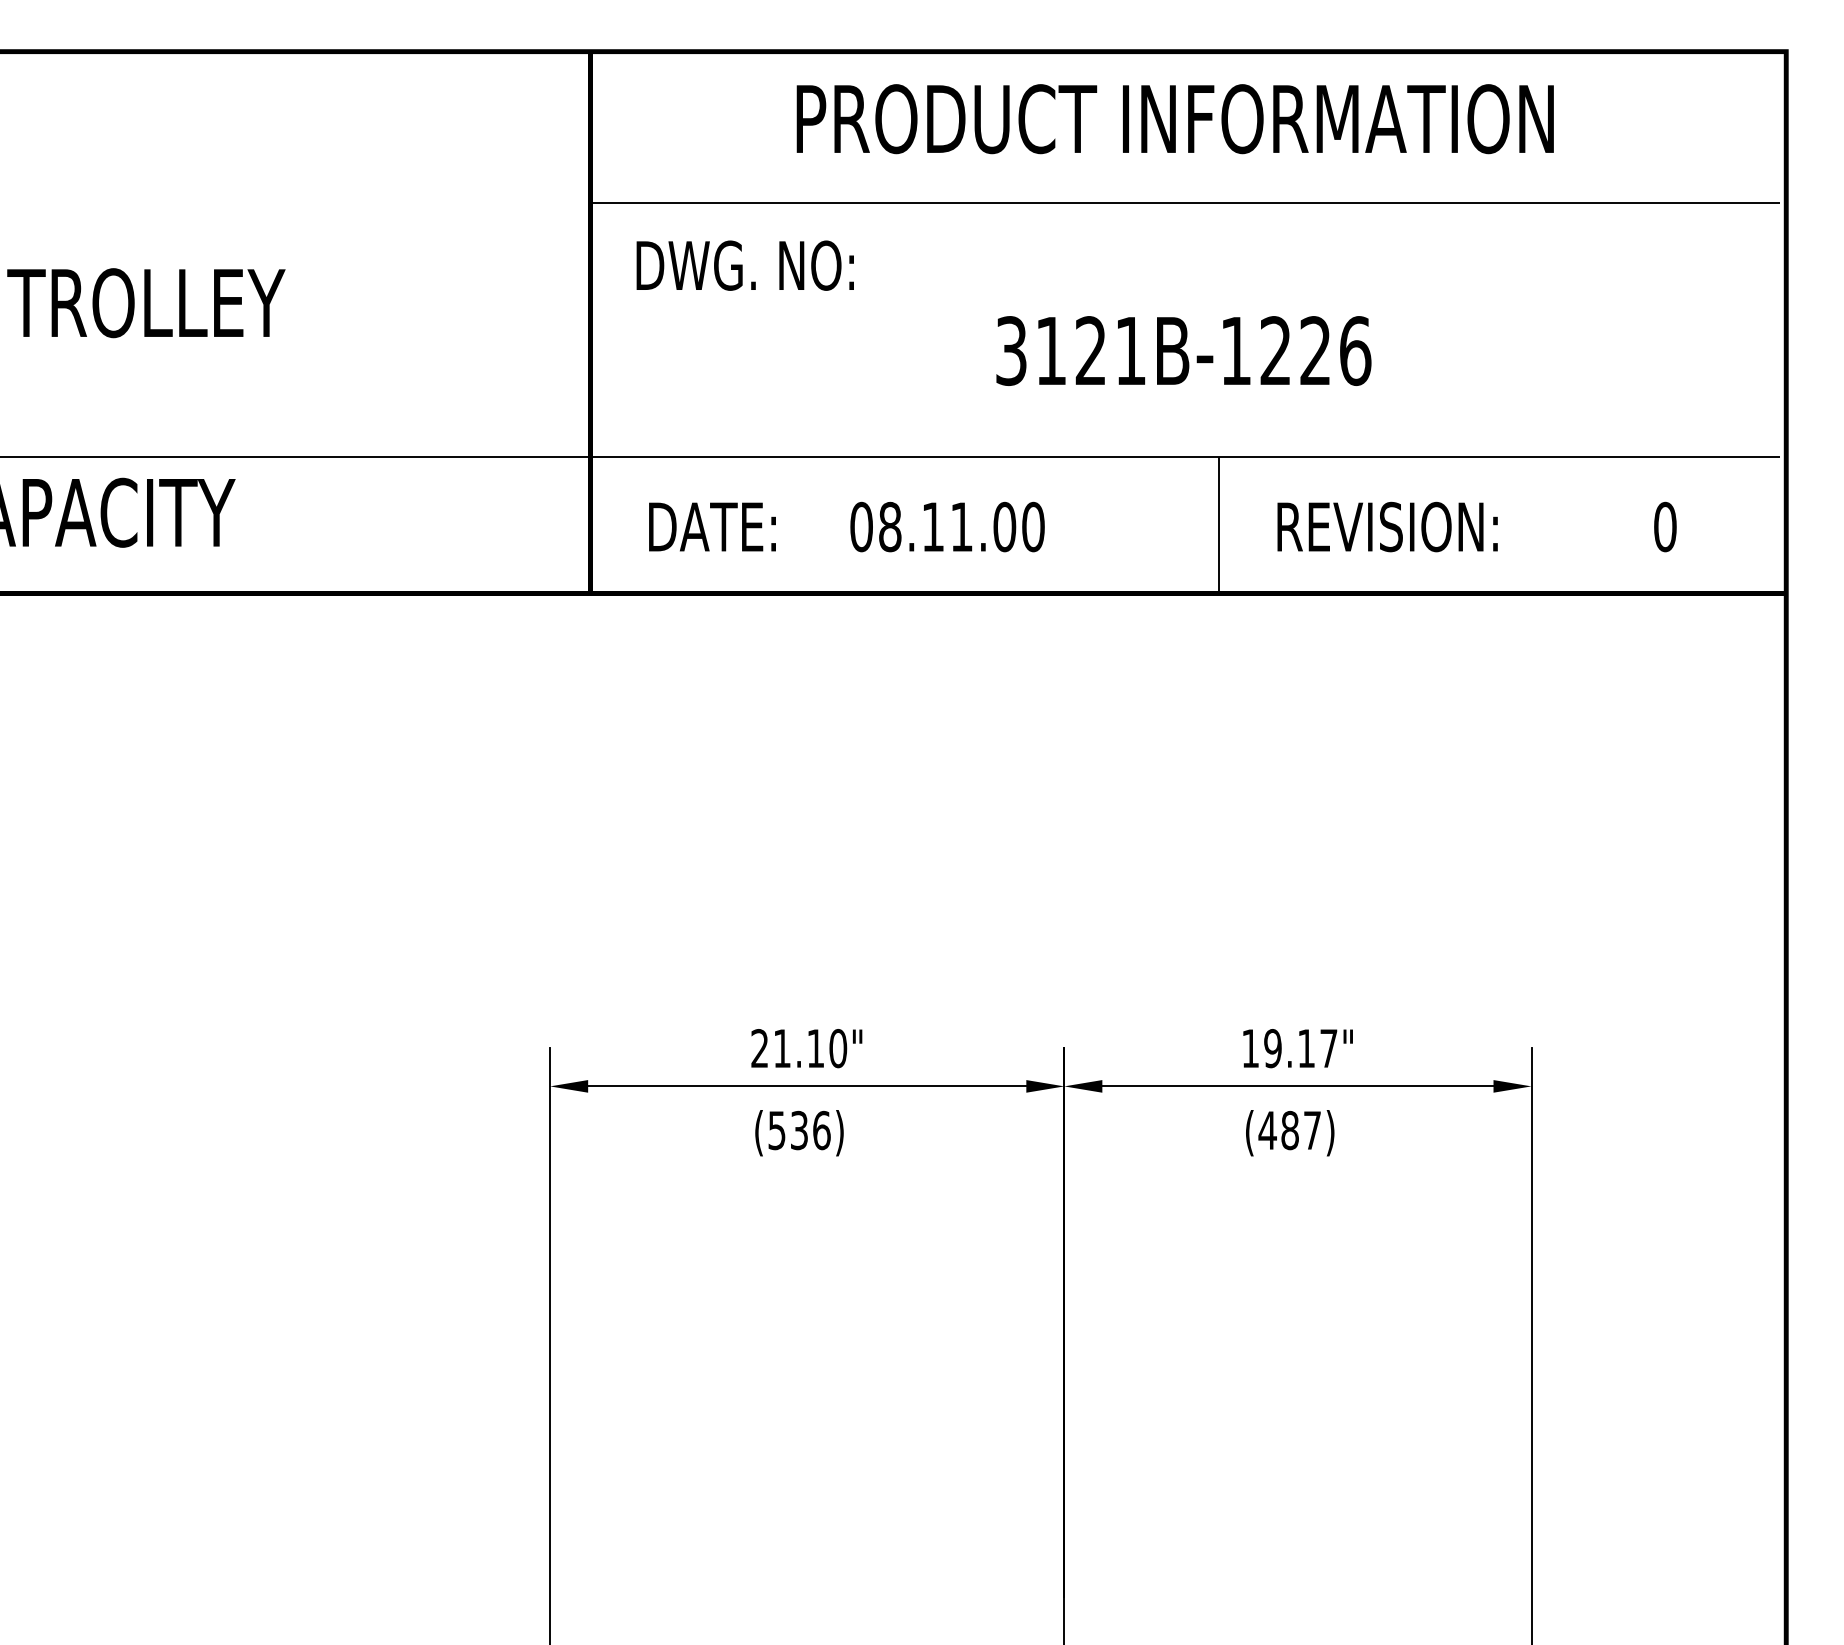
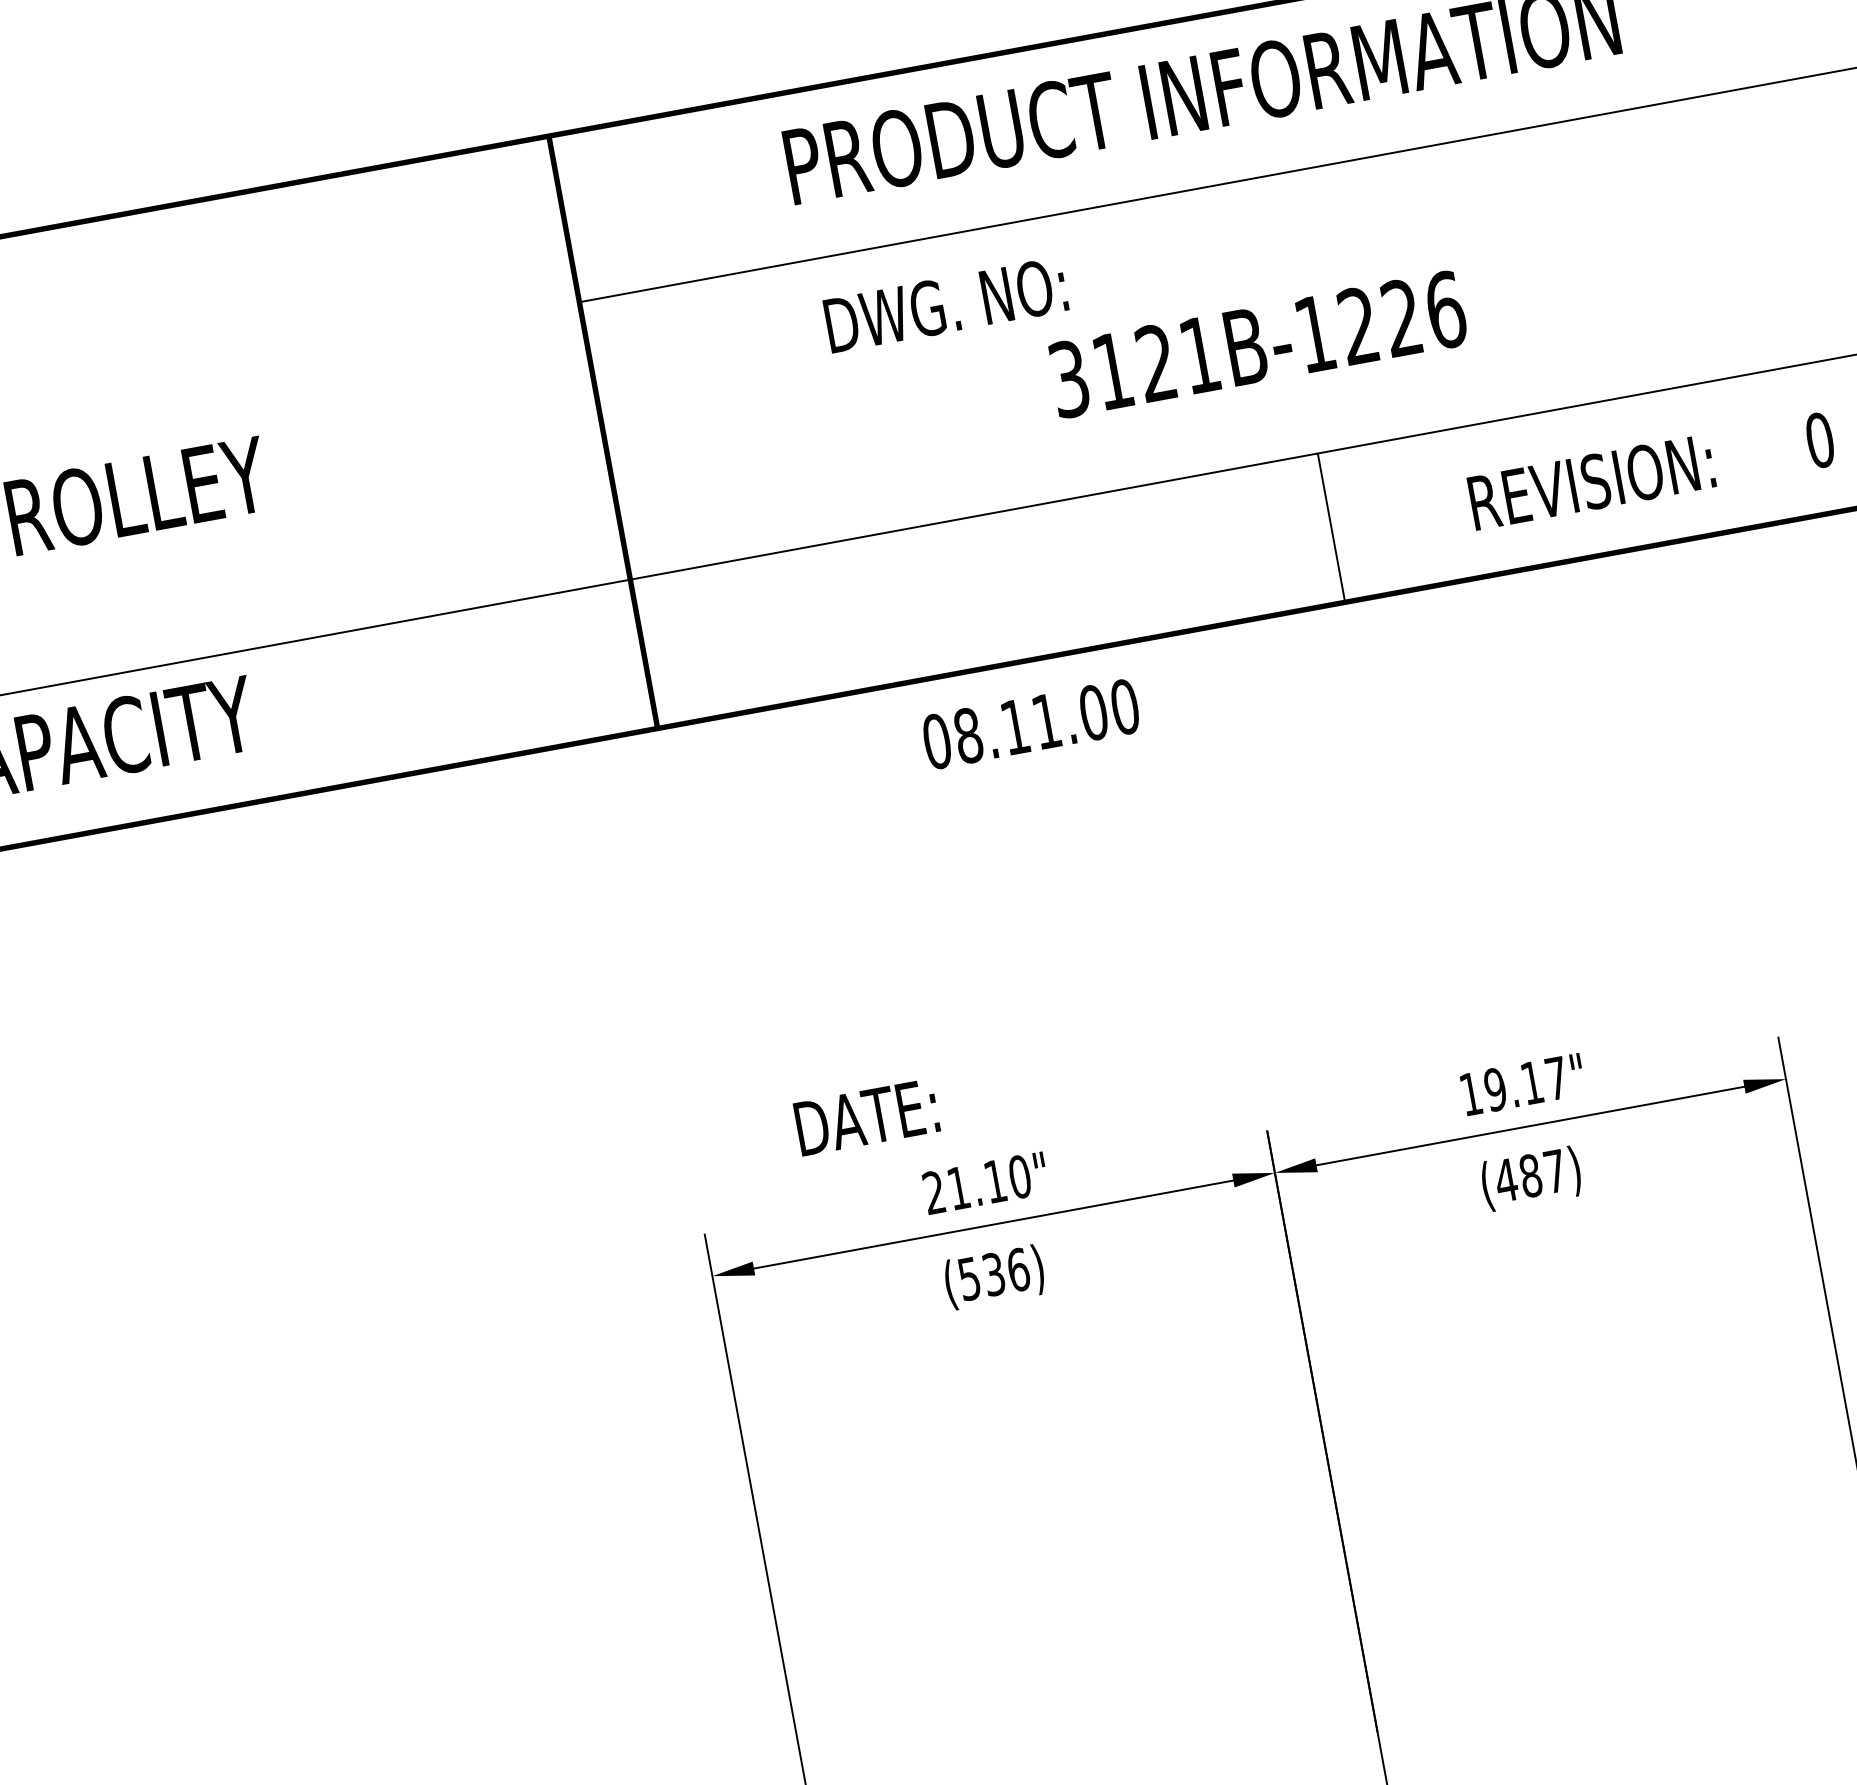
text: (744, 265) -> (945, 305), moved
text: (712, 526) -> (866, 1116), moved
text: (947, 526) -> (1030, 723), moved
text: (1387, 526) -> (1591, 481), moved

